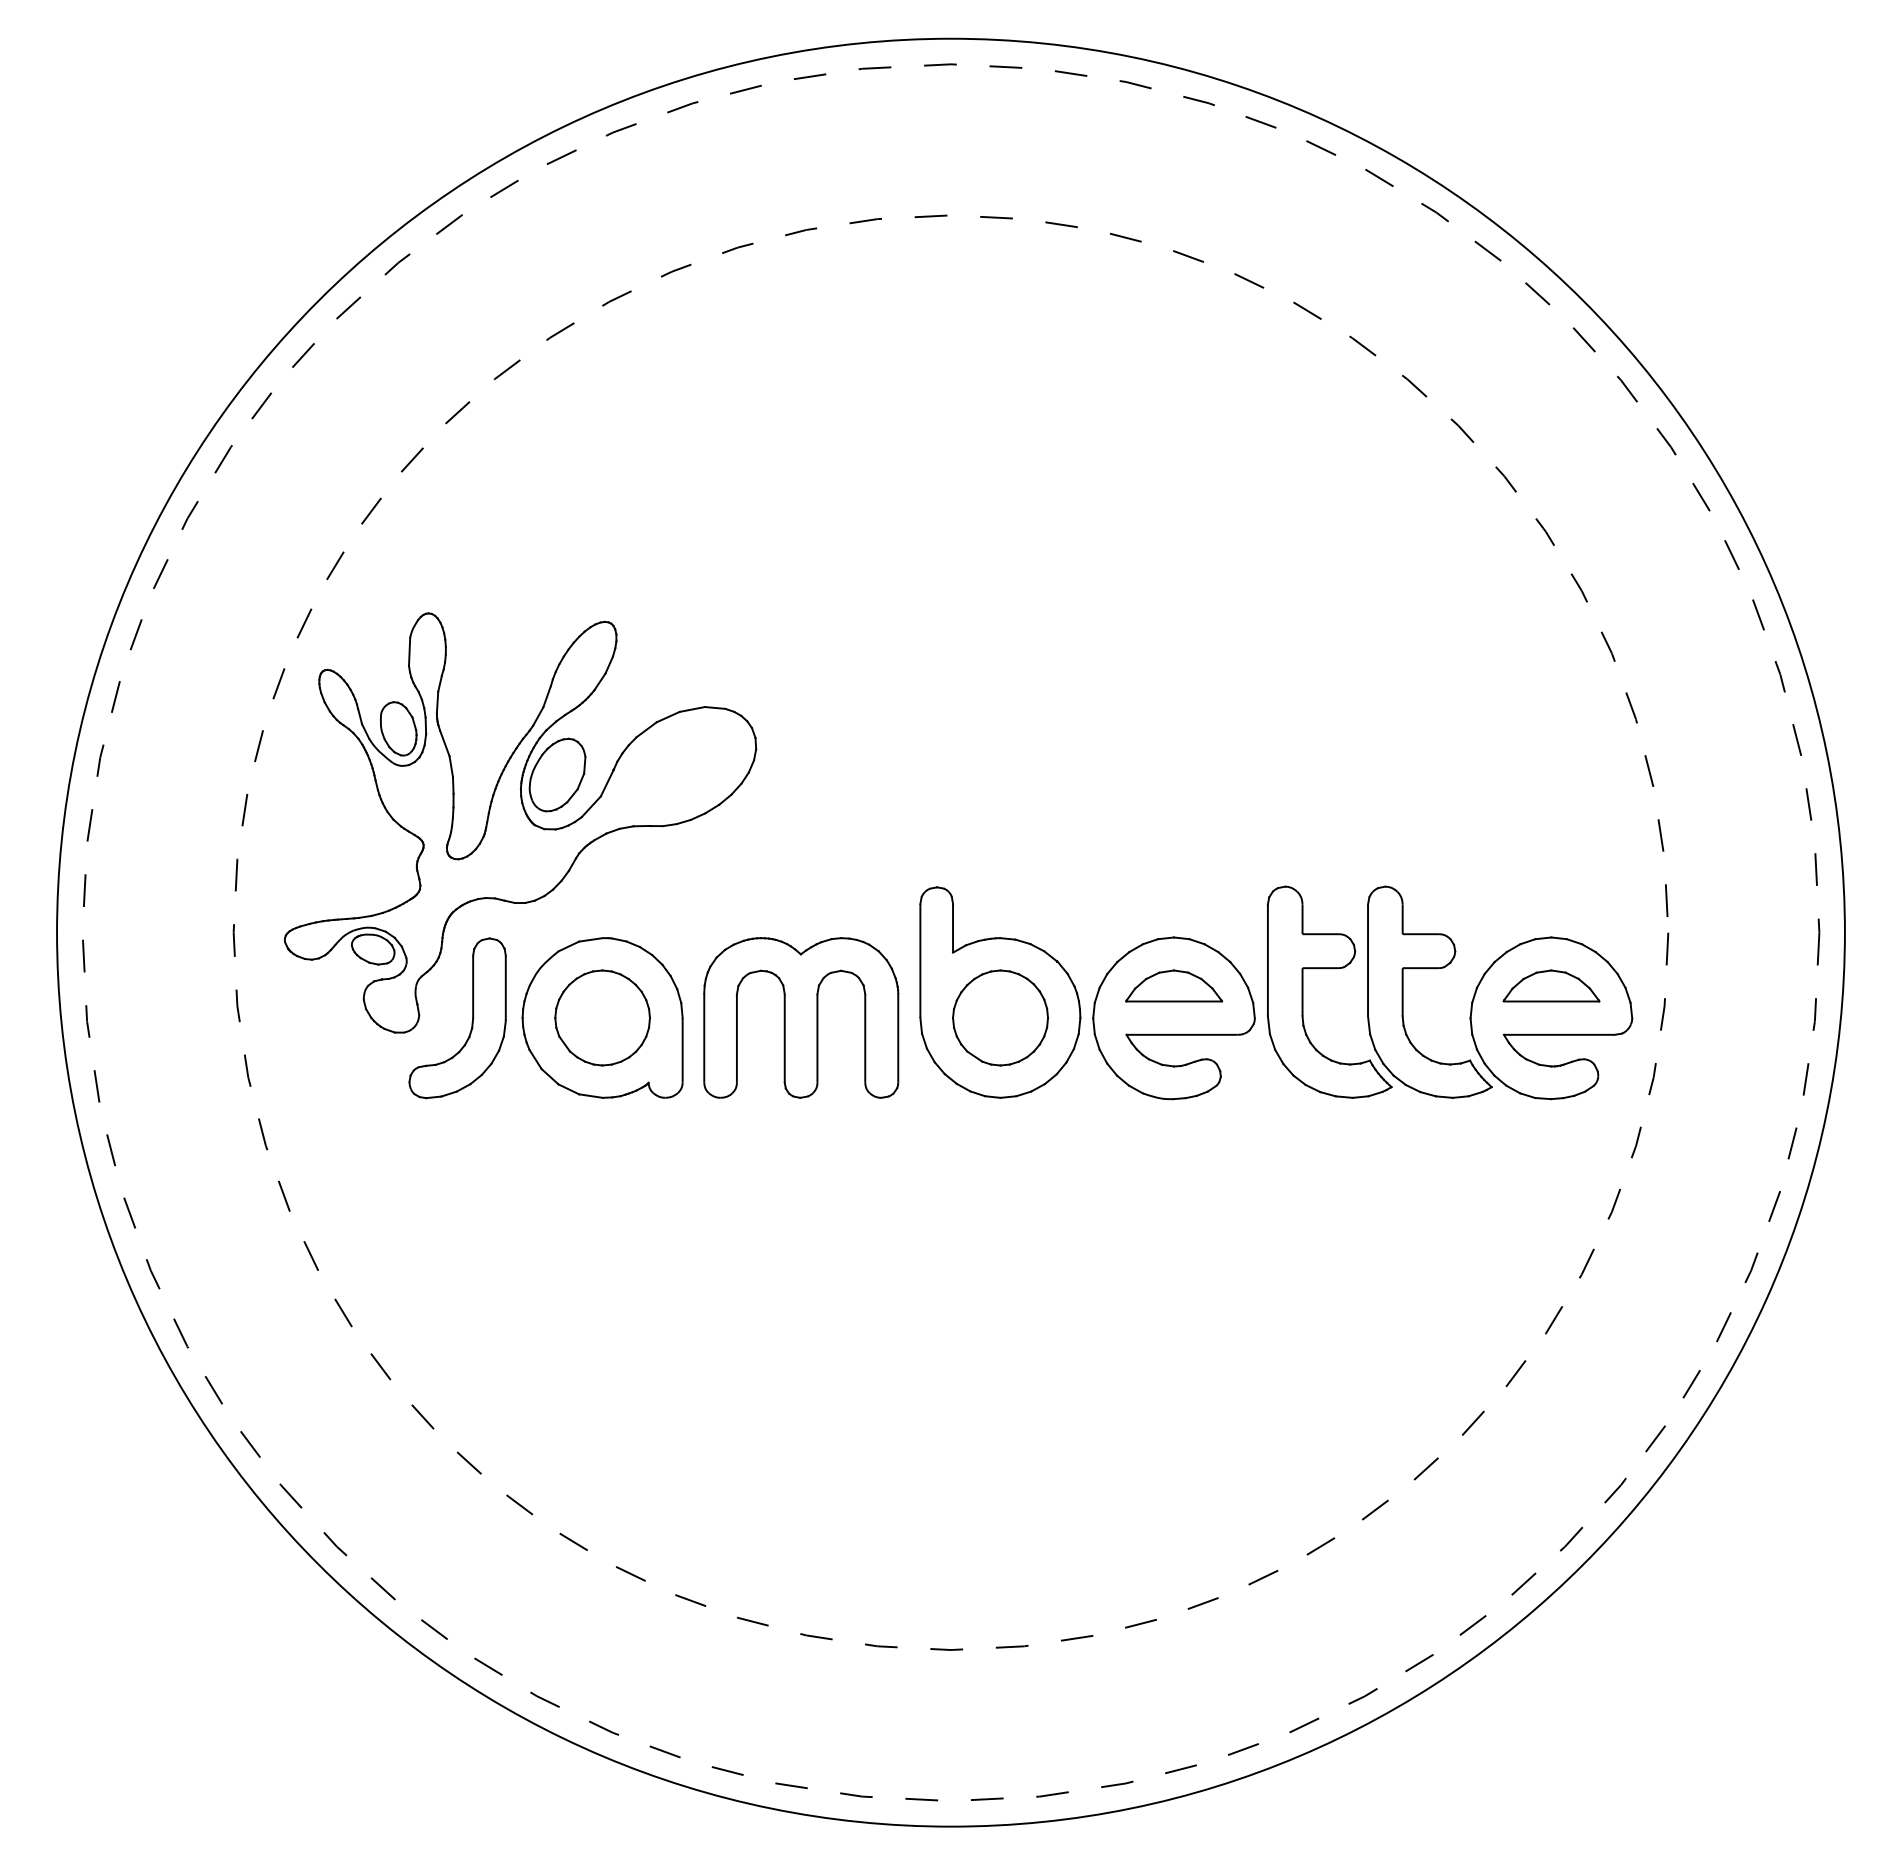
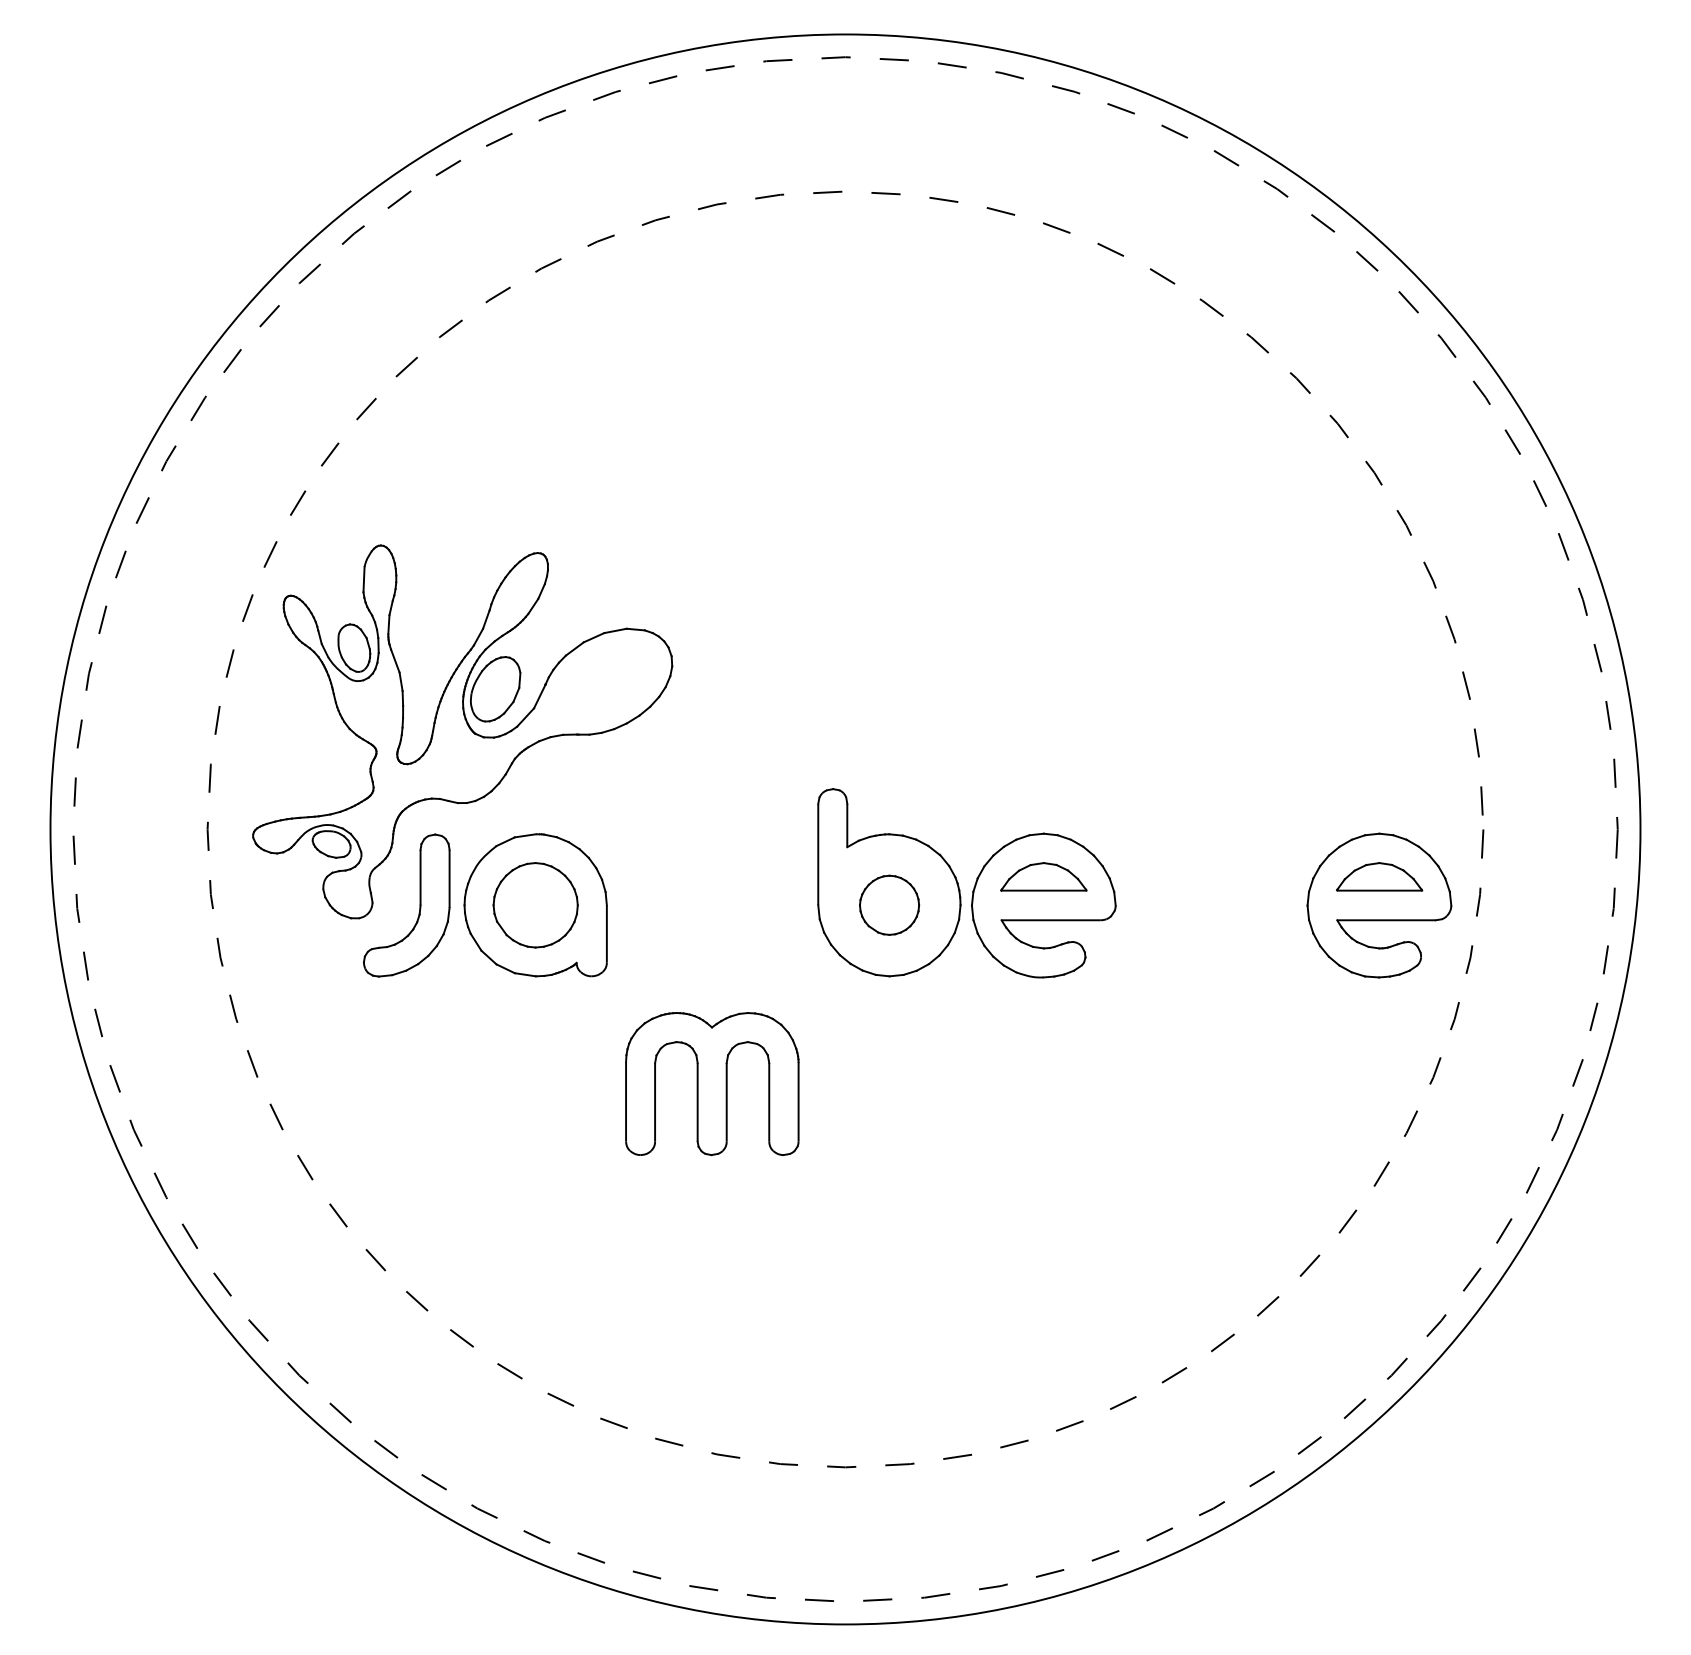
part: (1379, 991) -> (1226, 881), removed
part: (801, 1017) -> (712, 1083), moved
part: (1000, 1017) -> (889, 904), size x0.7

